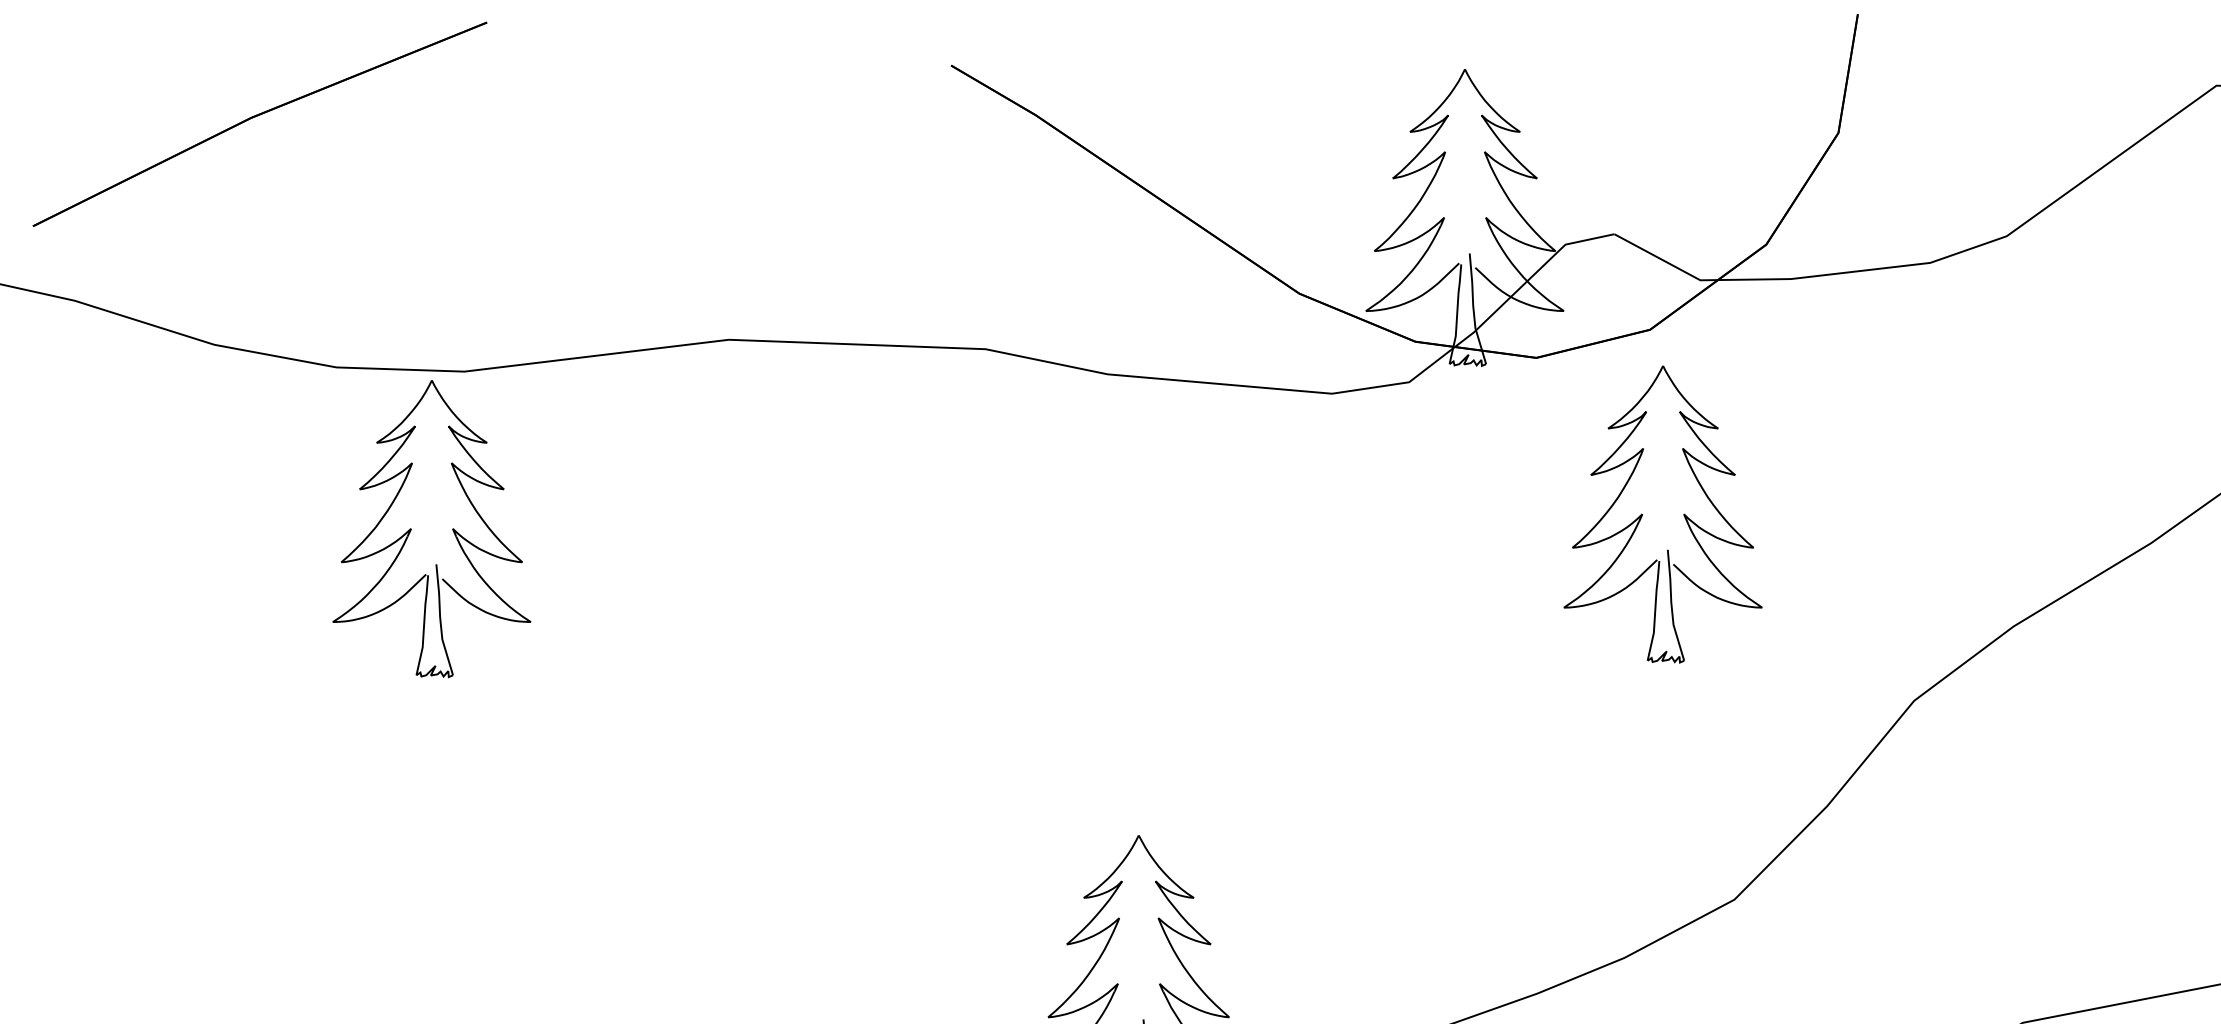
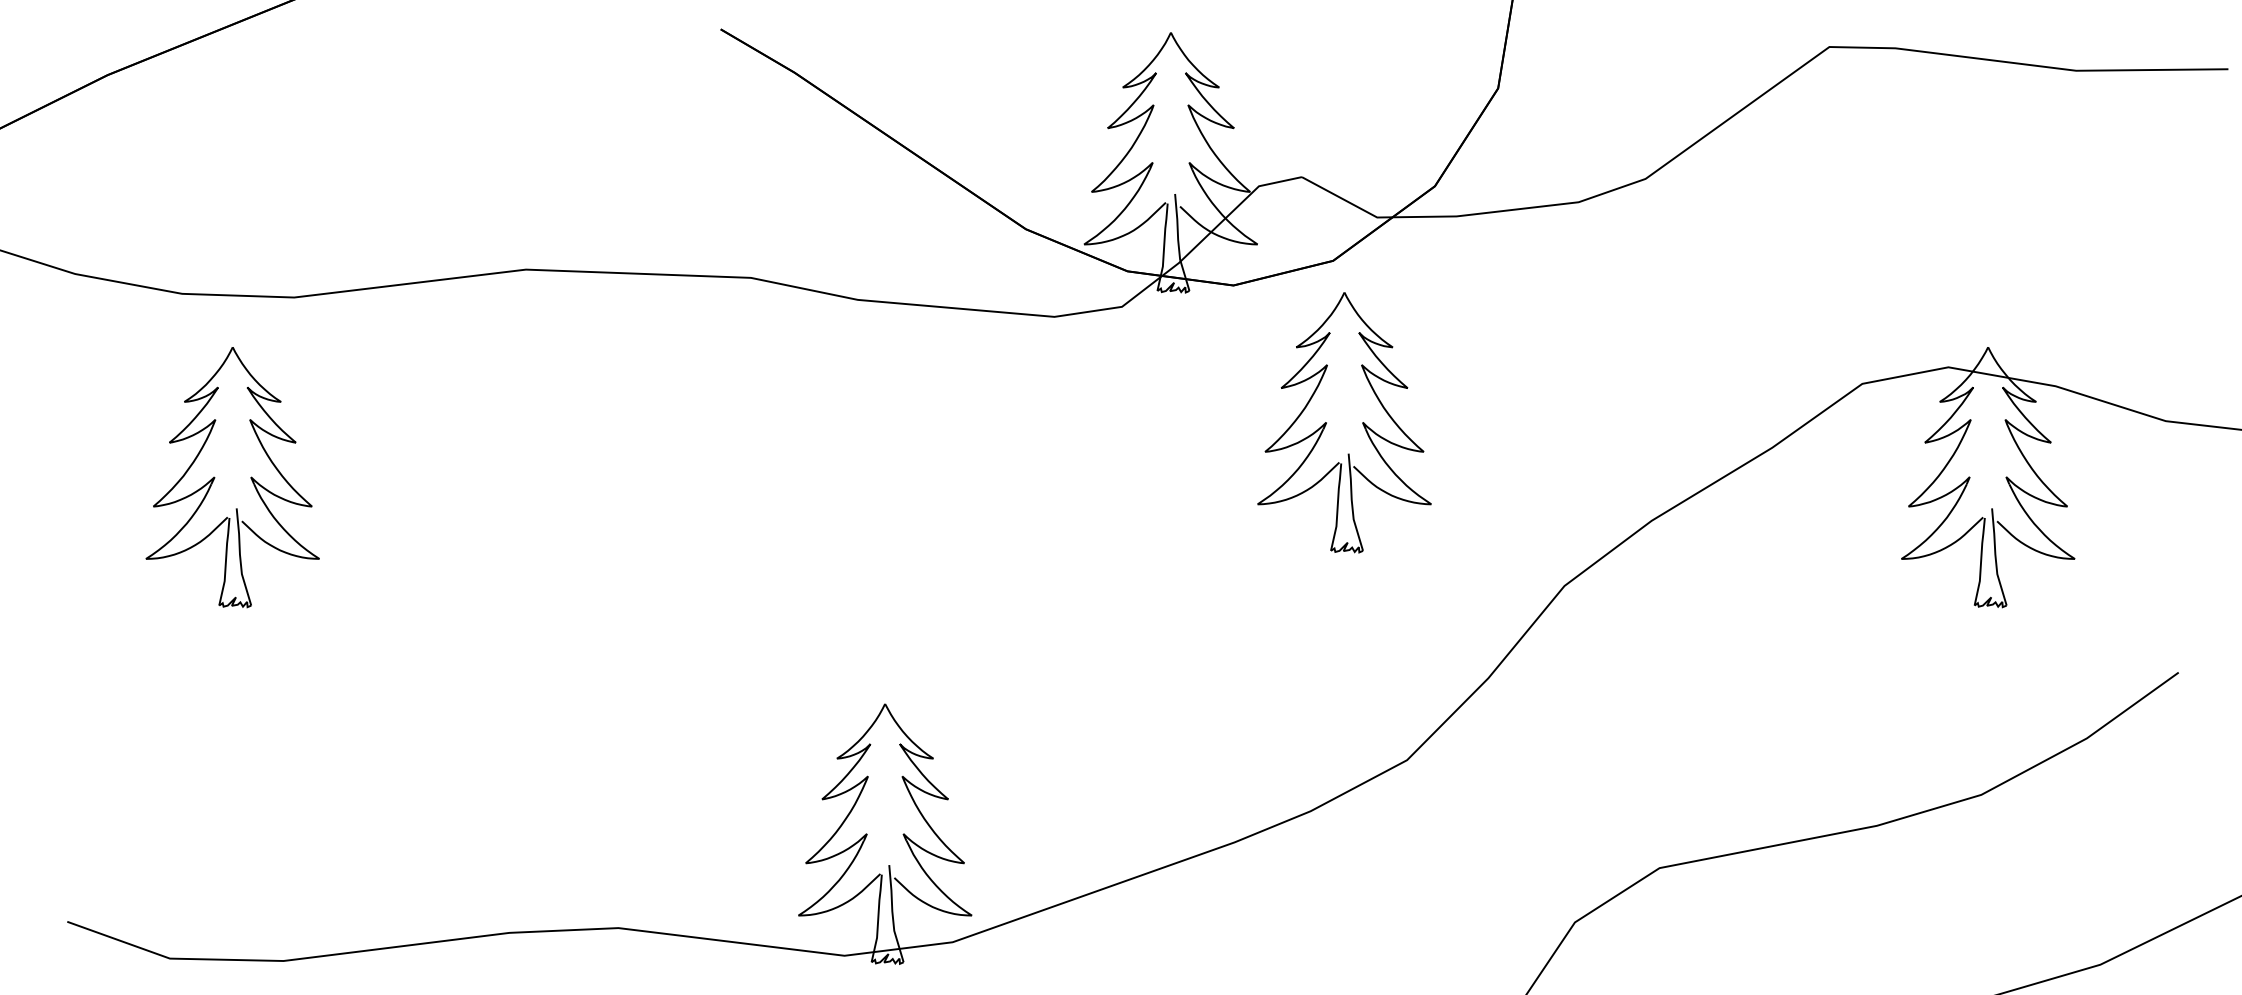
part: (412, 529) -> (215, 477), moved

